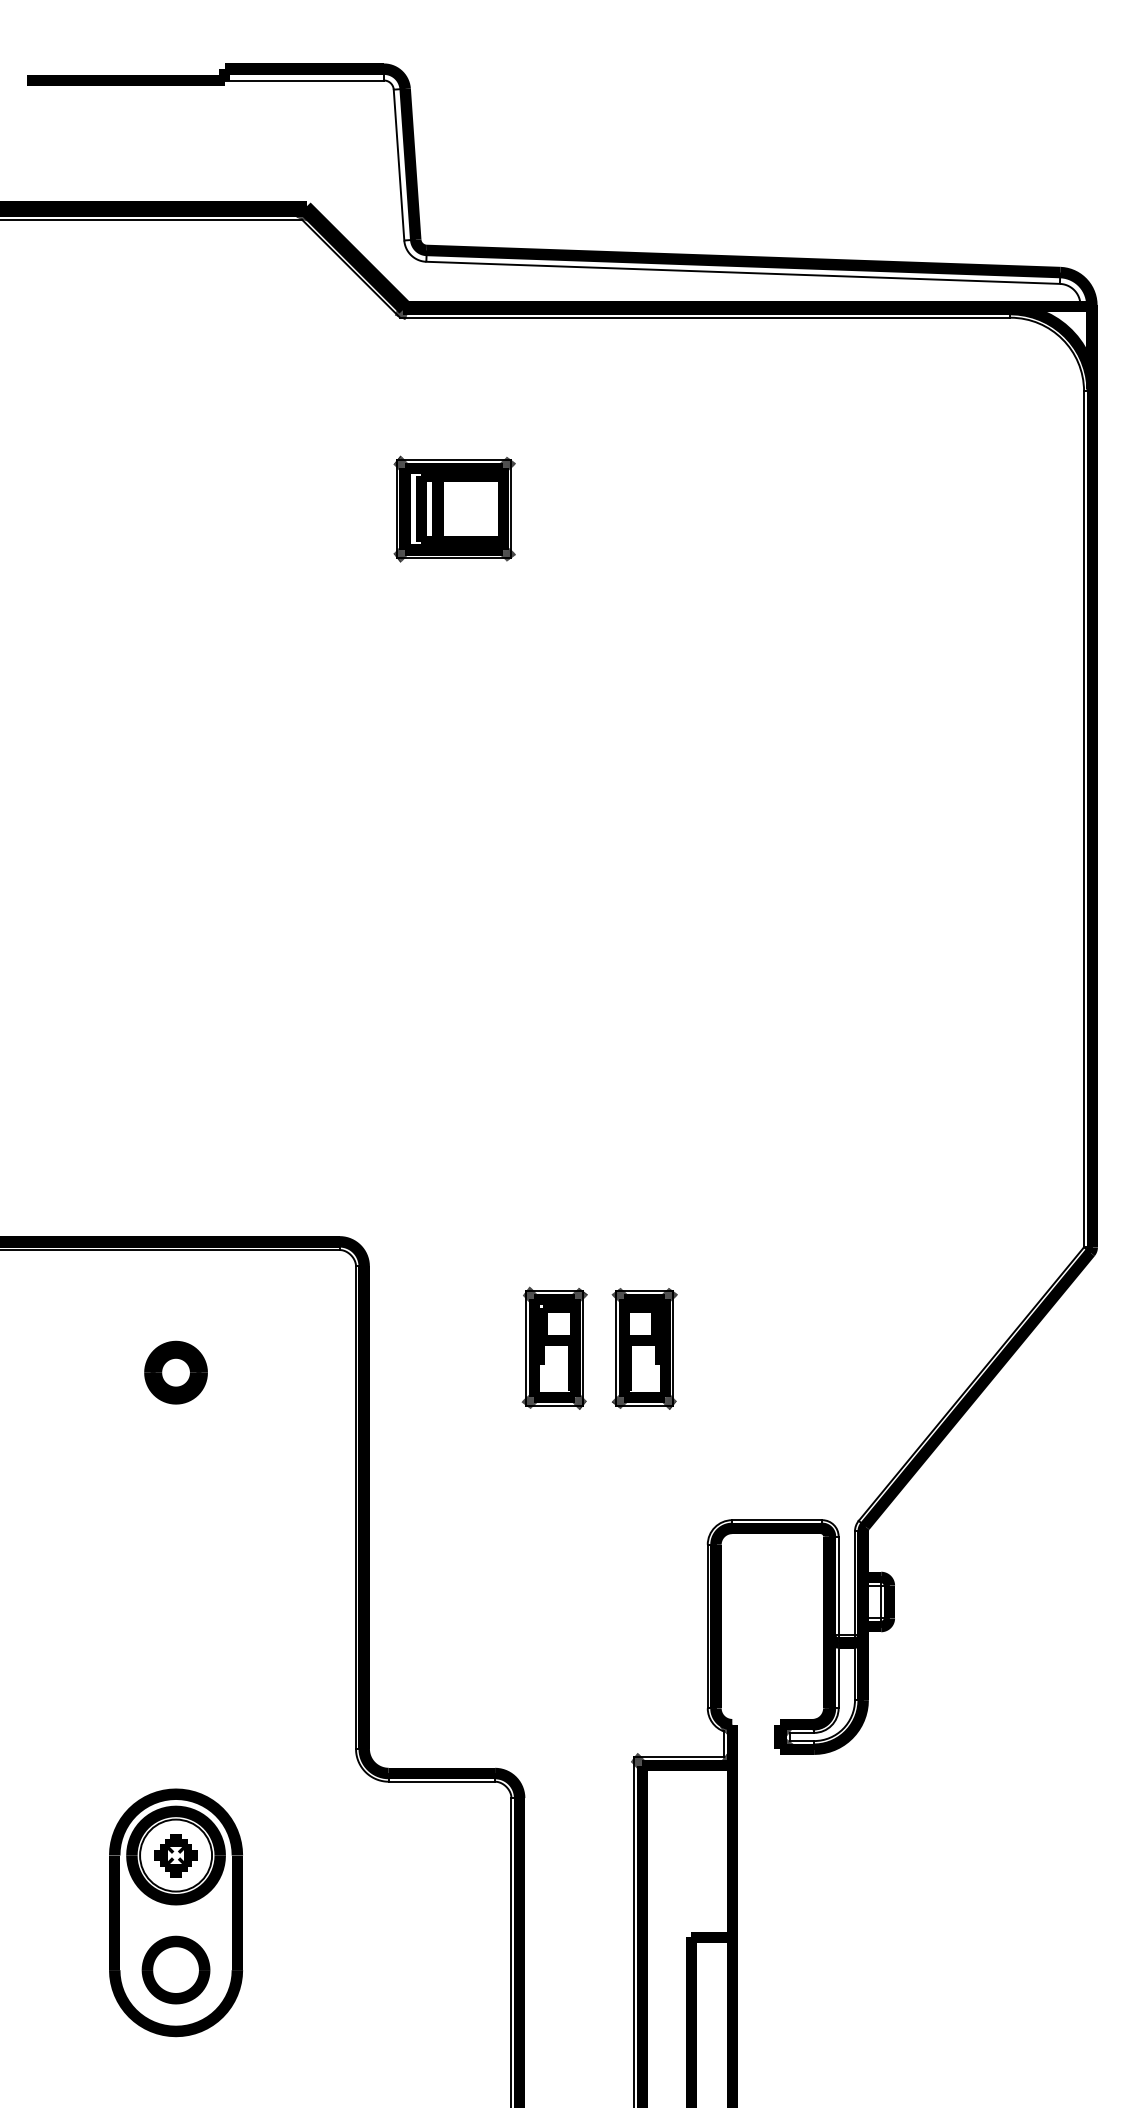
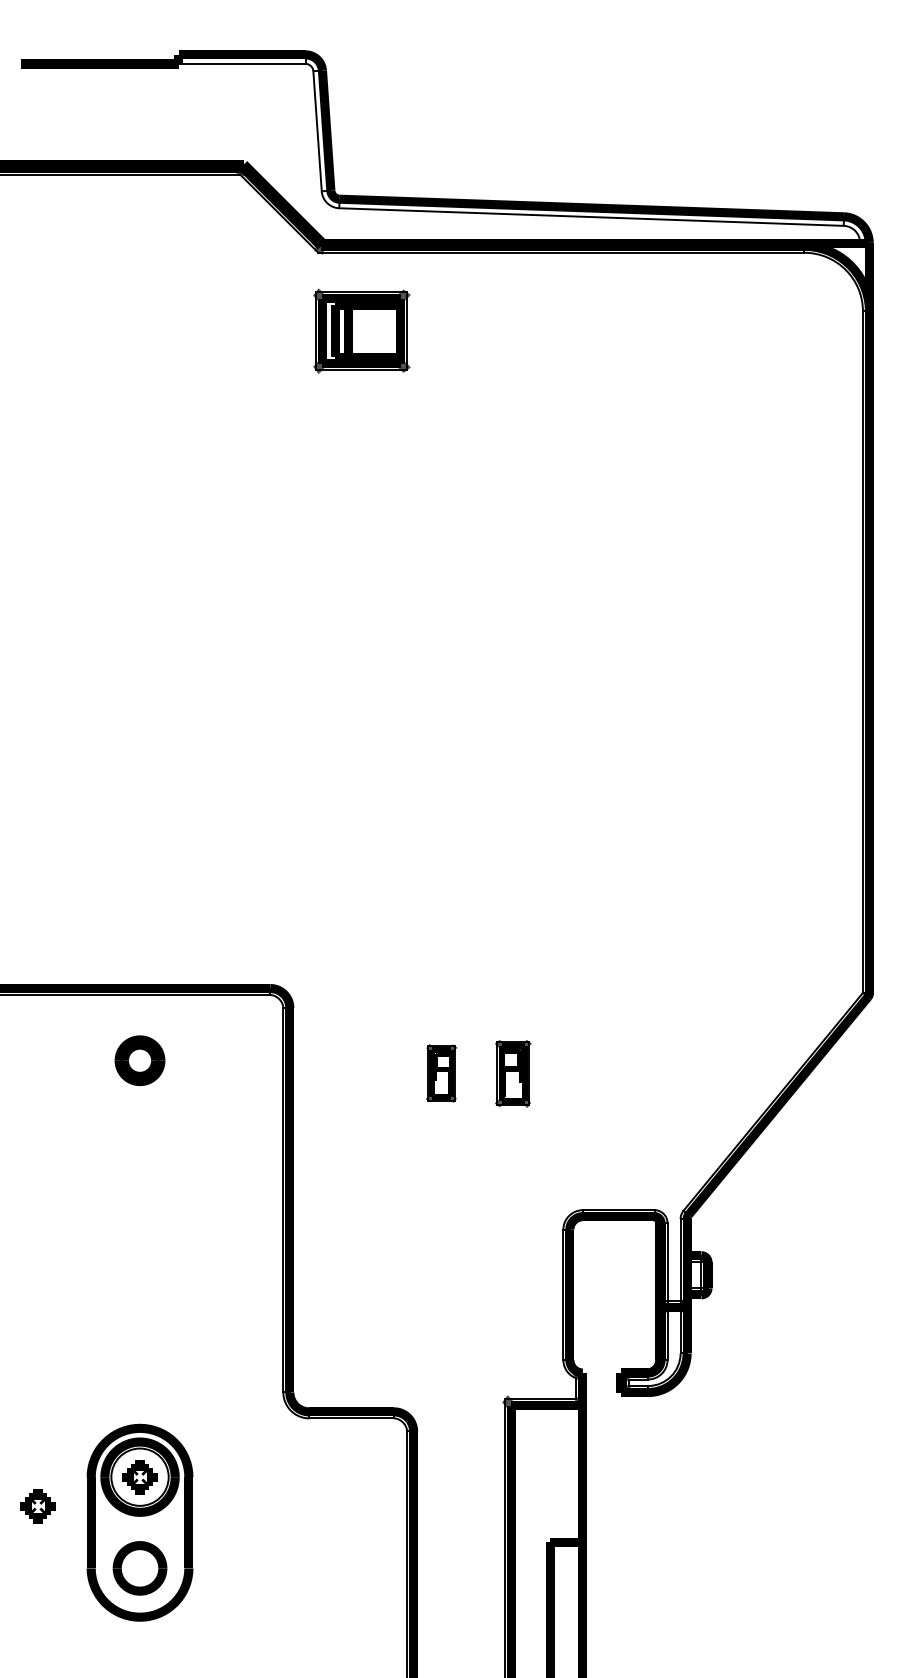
part: (454, 508) -> (361, 330), moved
part: (554, 1348) -> (441, 1073), size x0.6
part: (645, 1348) -> (513, 1073), size x0.7
part: (175, 1372) -> (139, 1060), moved
part: (47, 1892) -> (37, 1506), added

